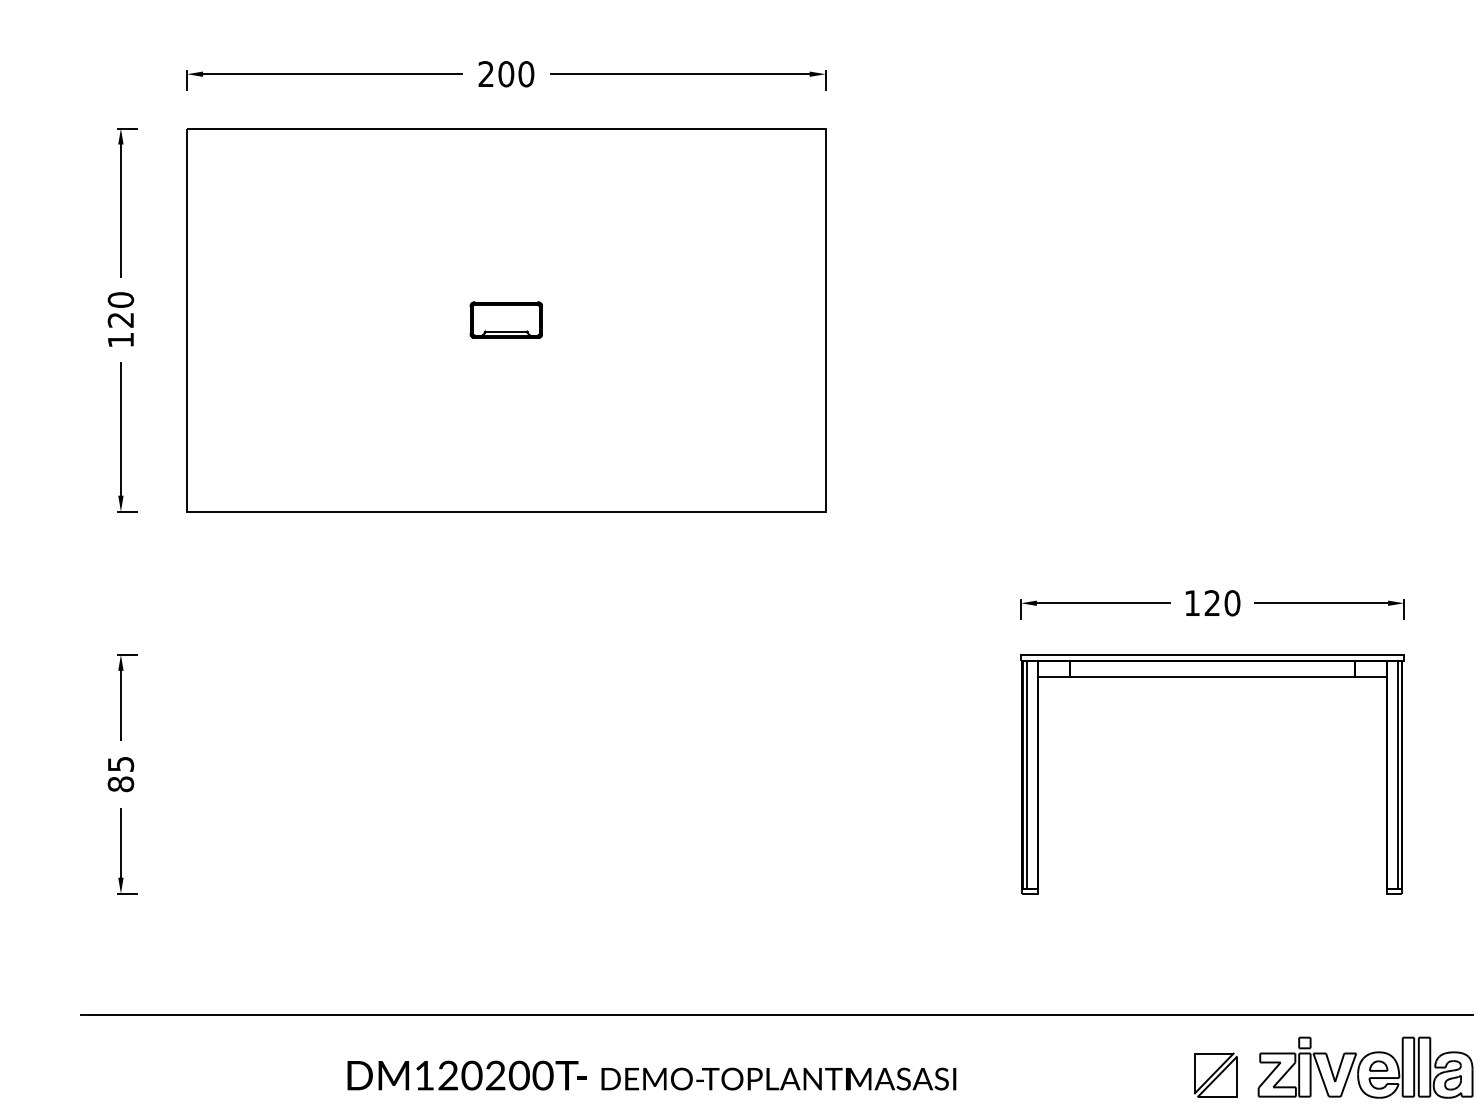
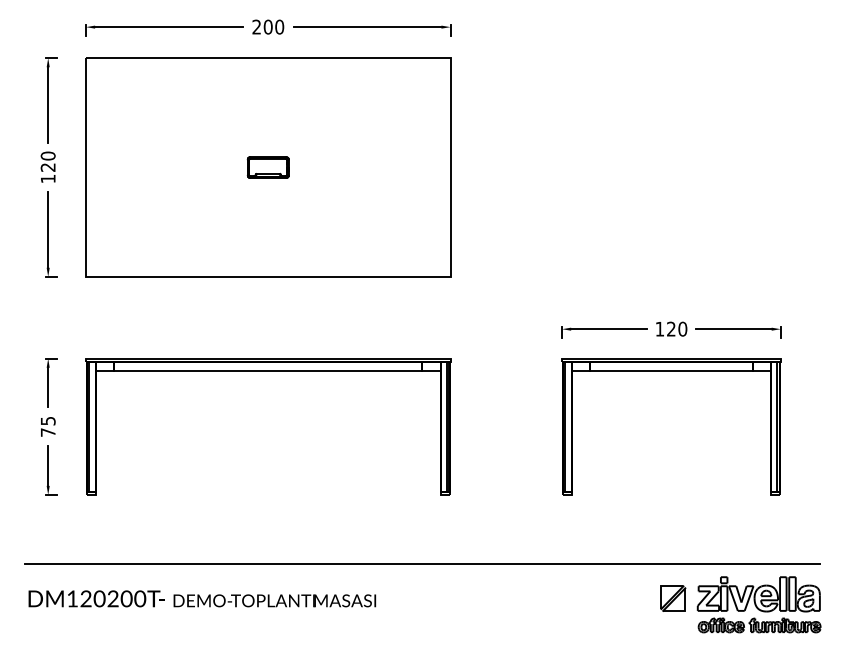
part: (506, 677) -> (268, 371), added
text: (119, 784) -> (47, 432), 85 -> 75
text: (652, 1074) -> (202, 598), moved

